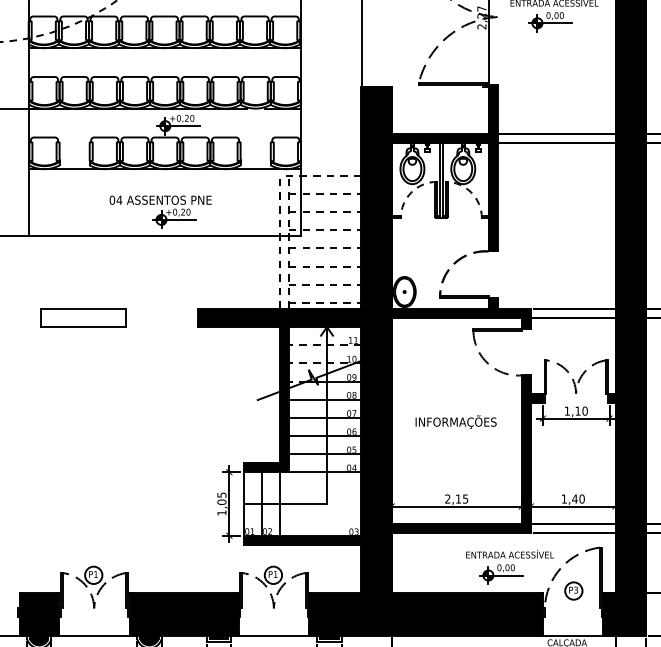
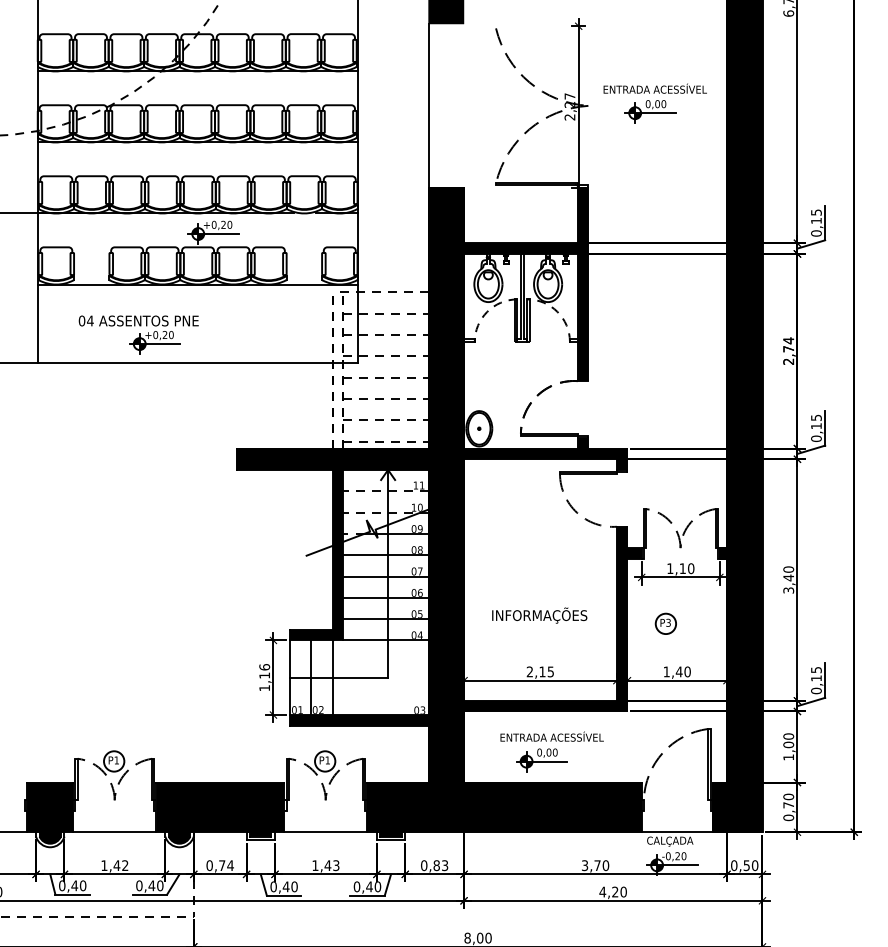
part: (160, 211) -> (138, 334), moved
part: (82, 318) -> (101, 459), removed
text: (455, 422) -> (539, 615), moved
text: (221, 498) -> (264, 671), 1,05 -> 1,16
part: (509, 566) -> (551, 751), moved
part: (573, 590) -> (665, 623), moved

